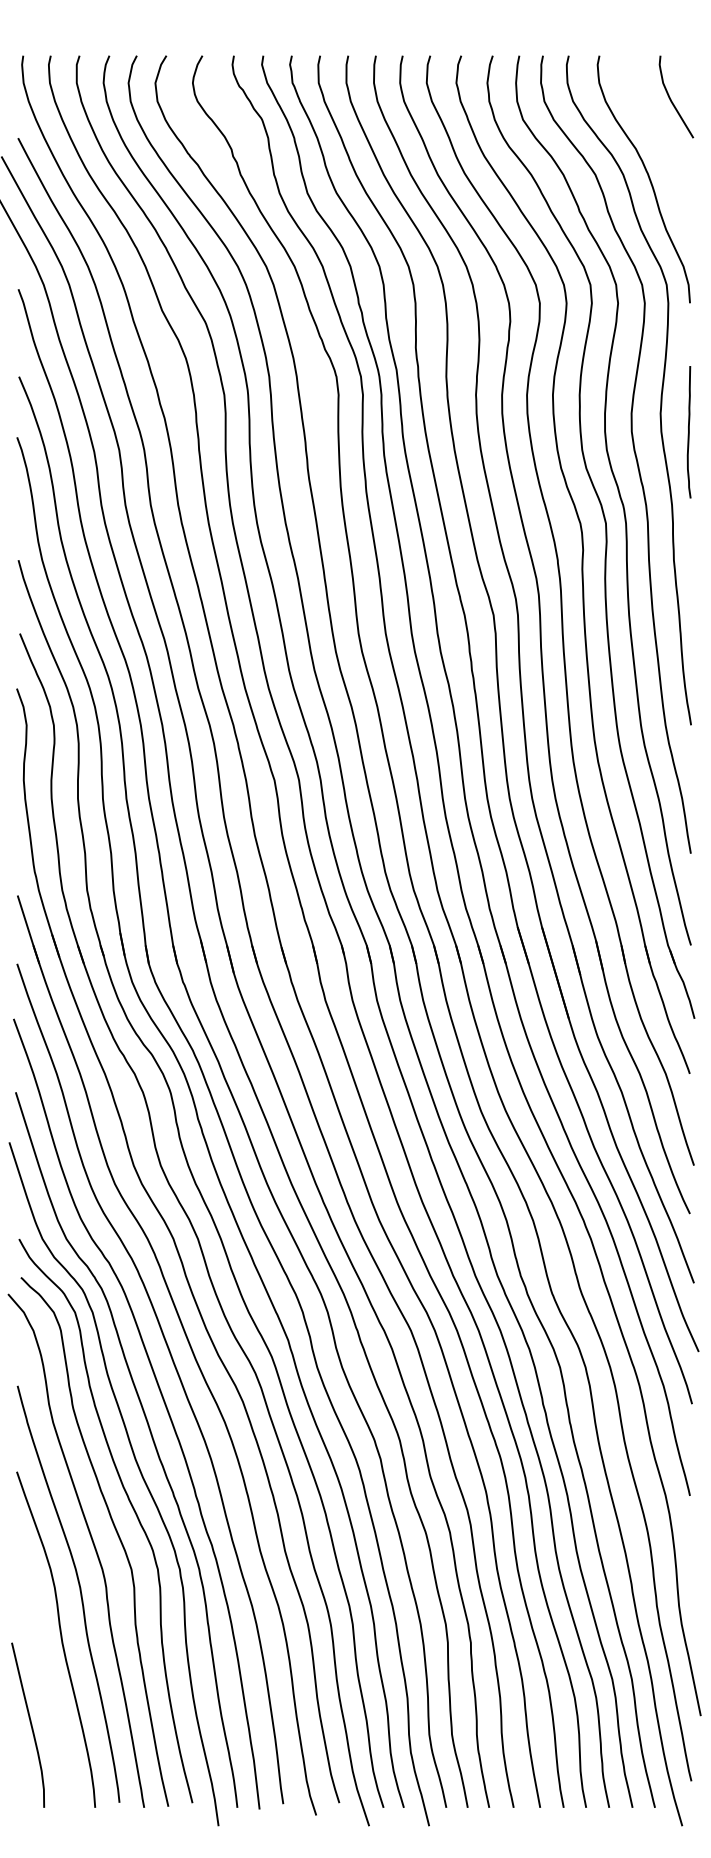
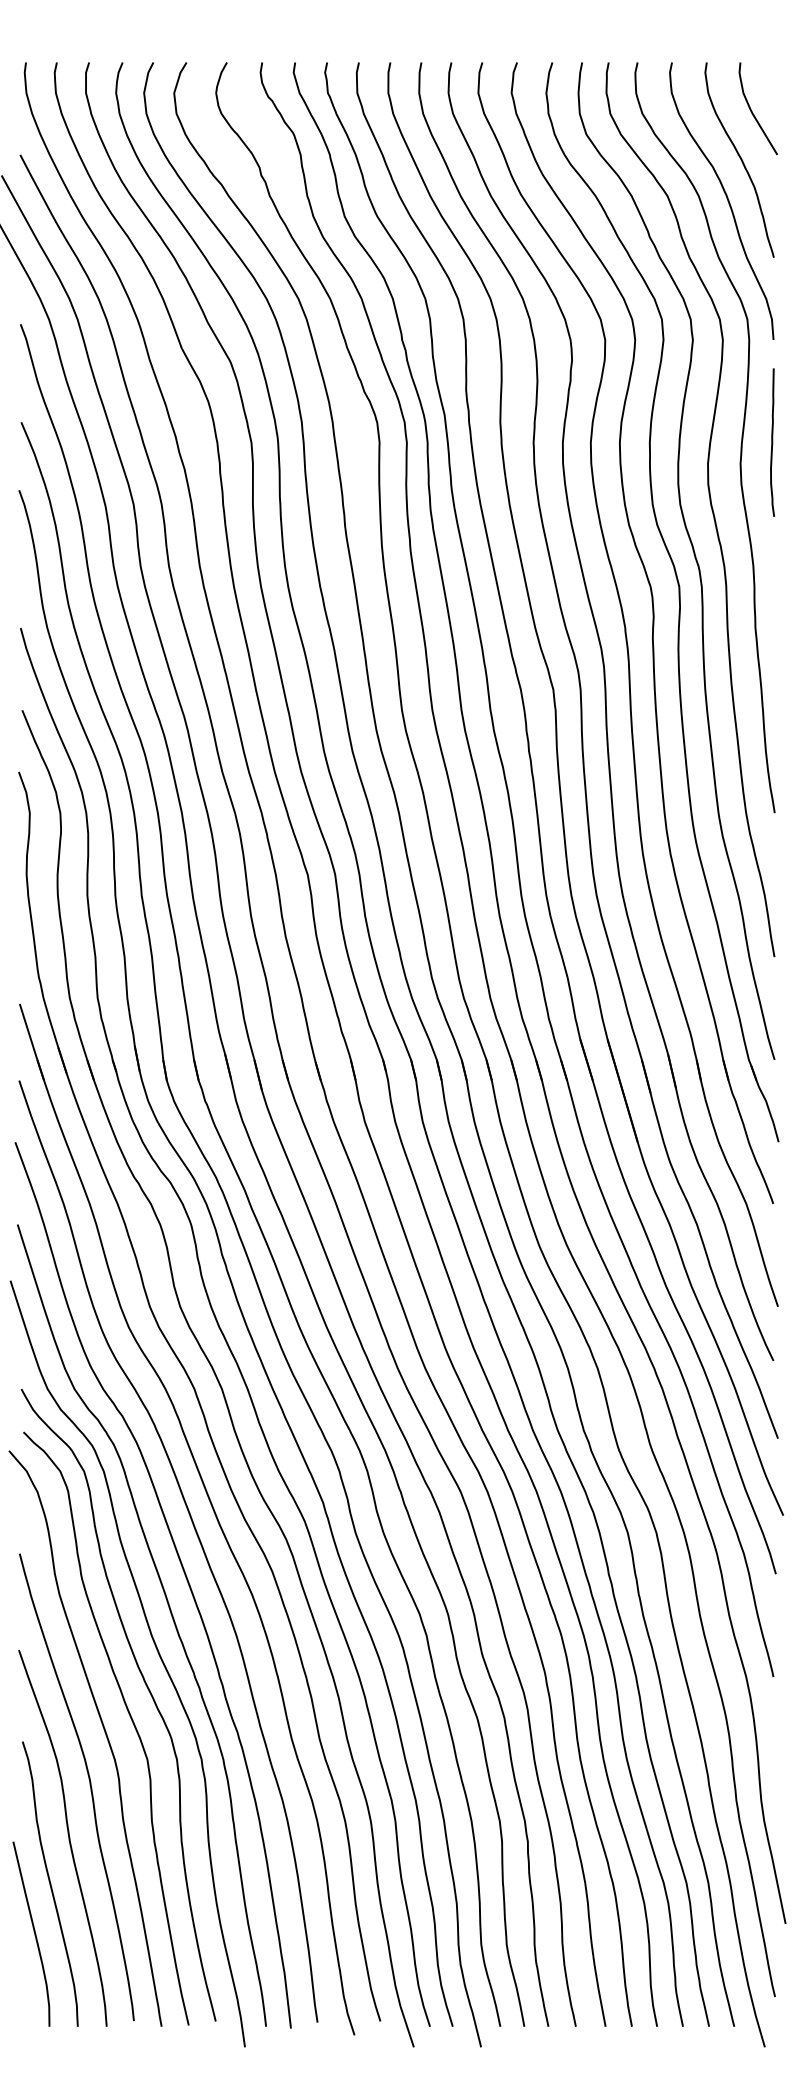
curve: (659, 141) -> (739, 158), added
curve: (689, 432) -> (772, 442), moved
curve: (45, 1680) -> (50, 1883), added

